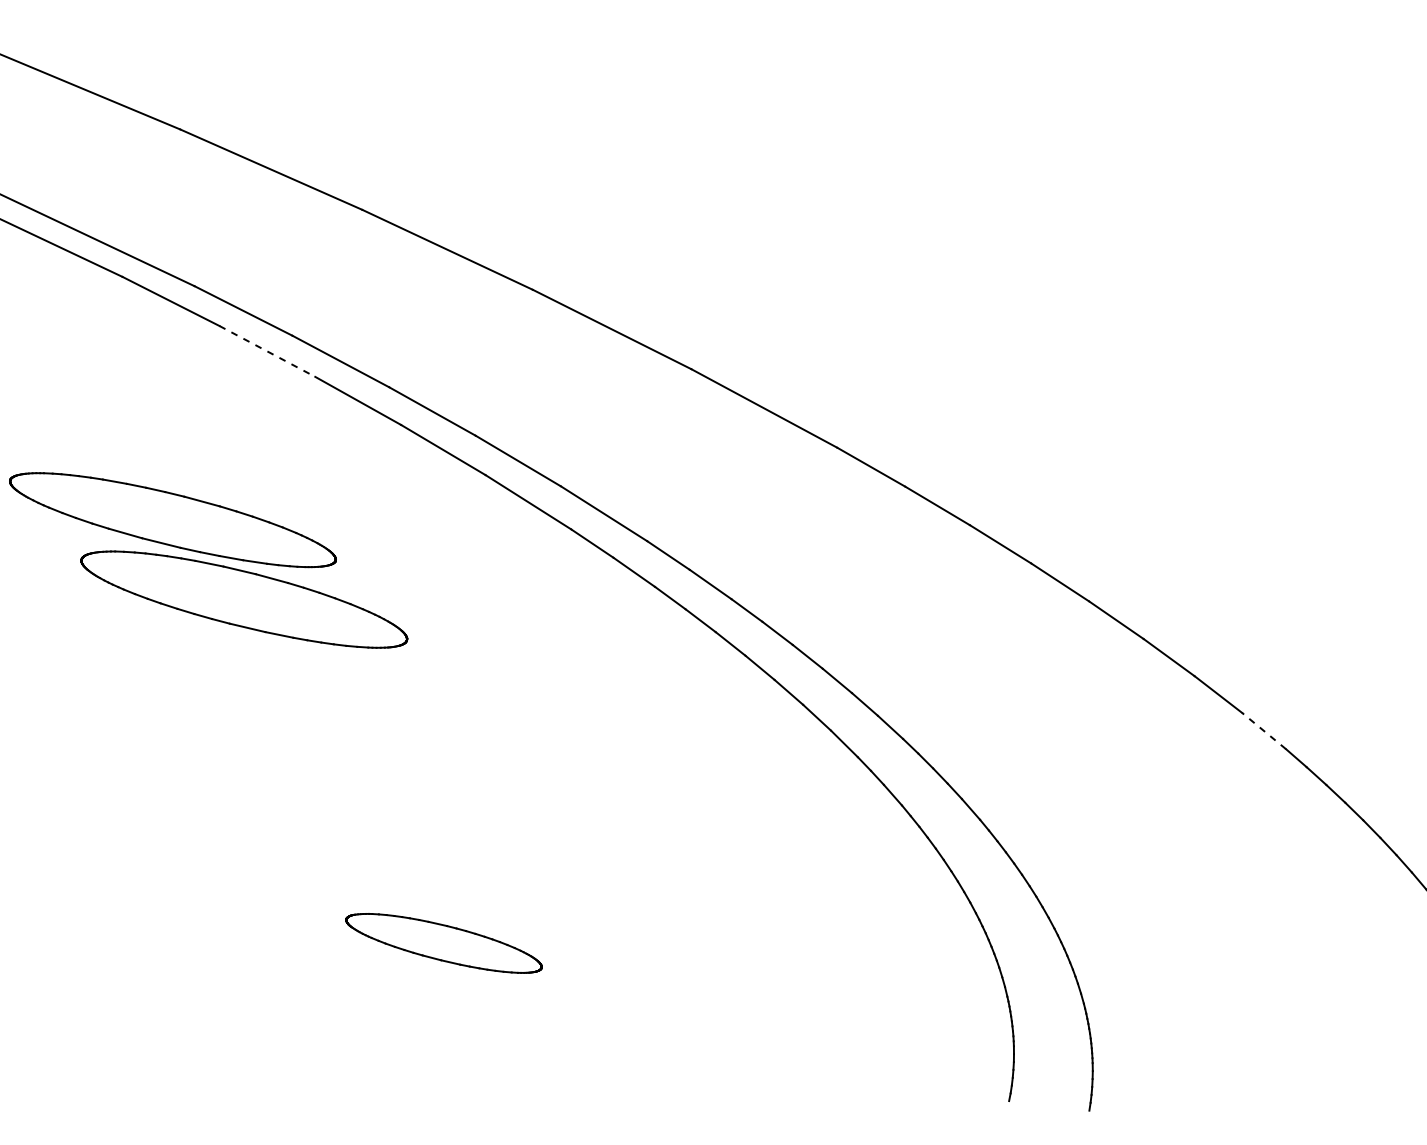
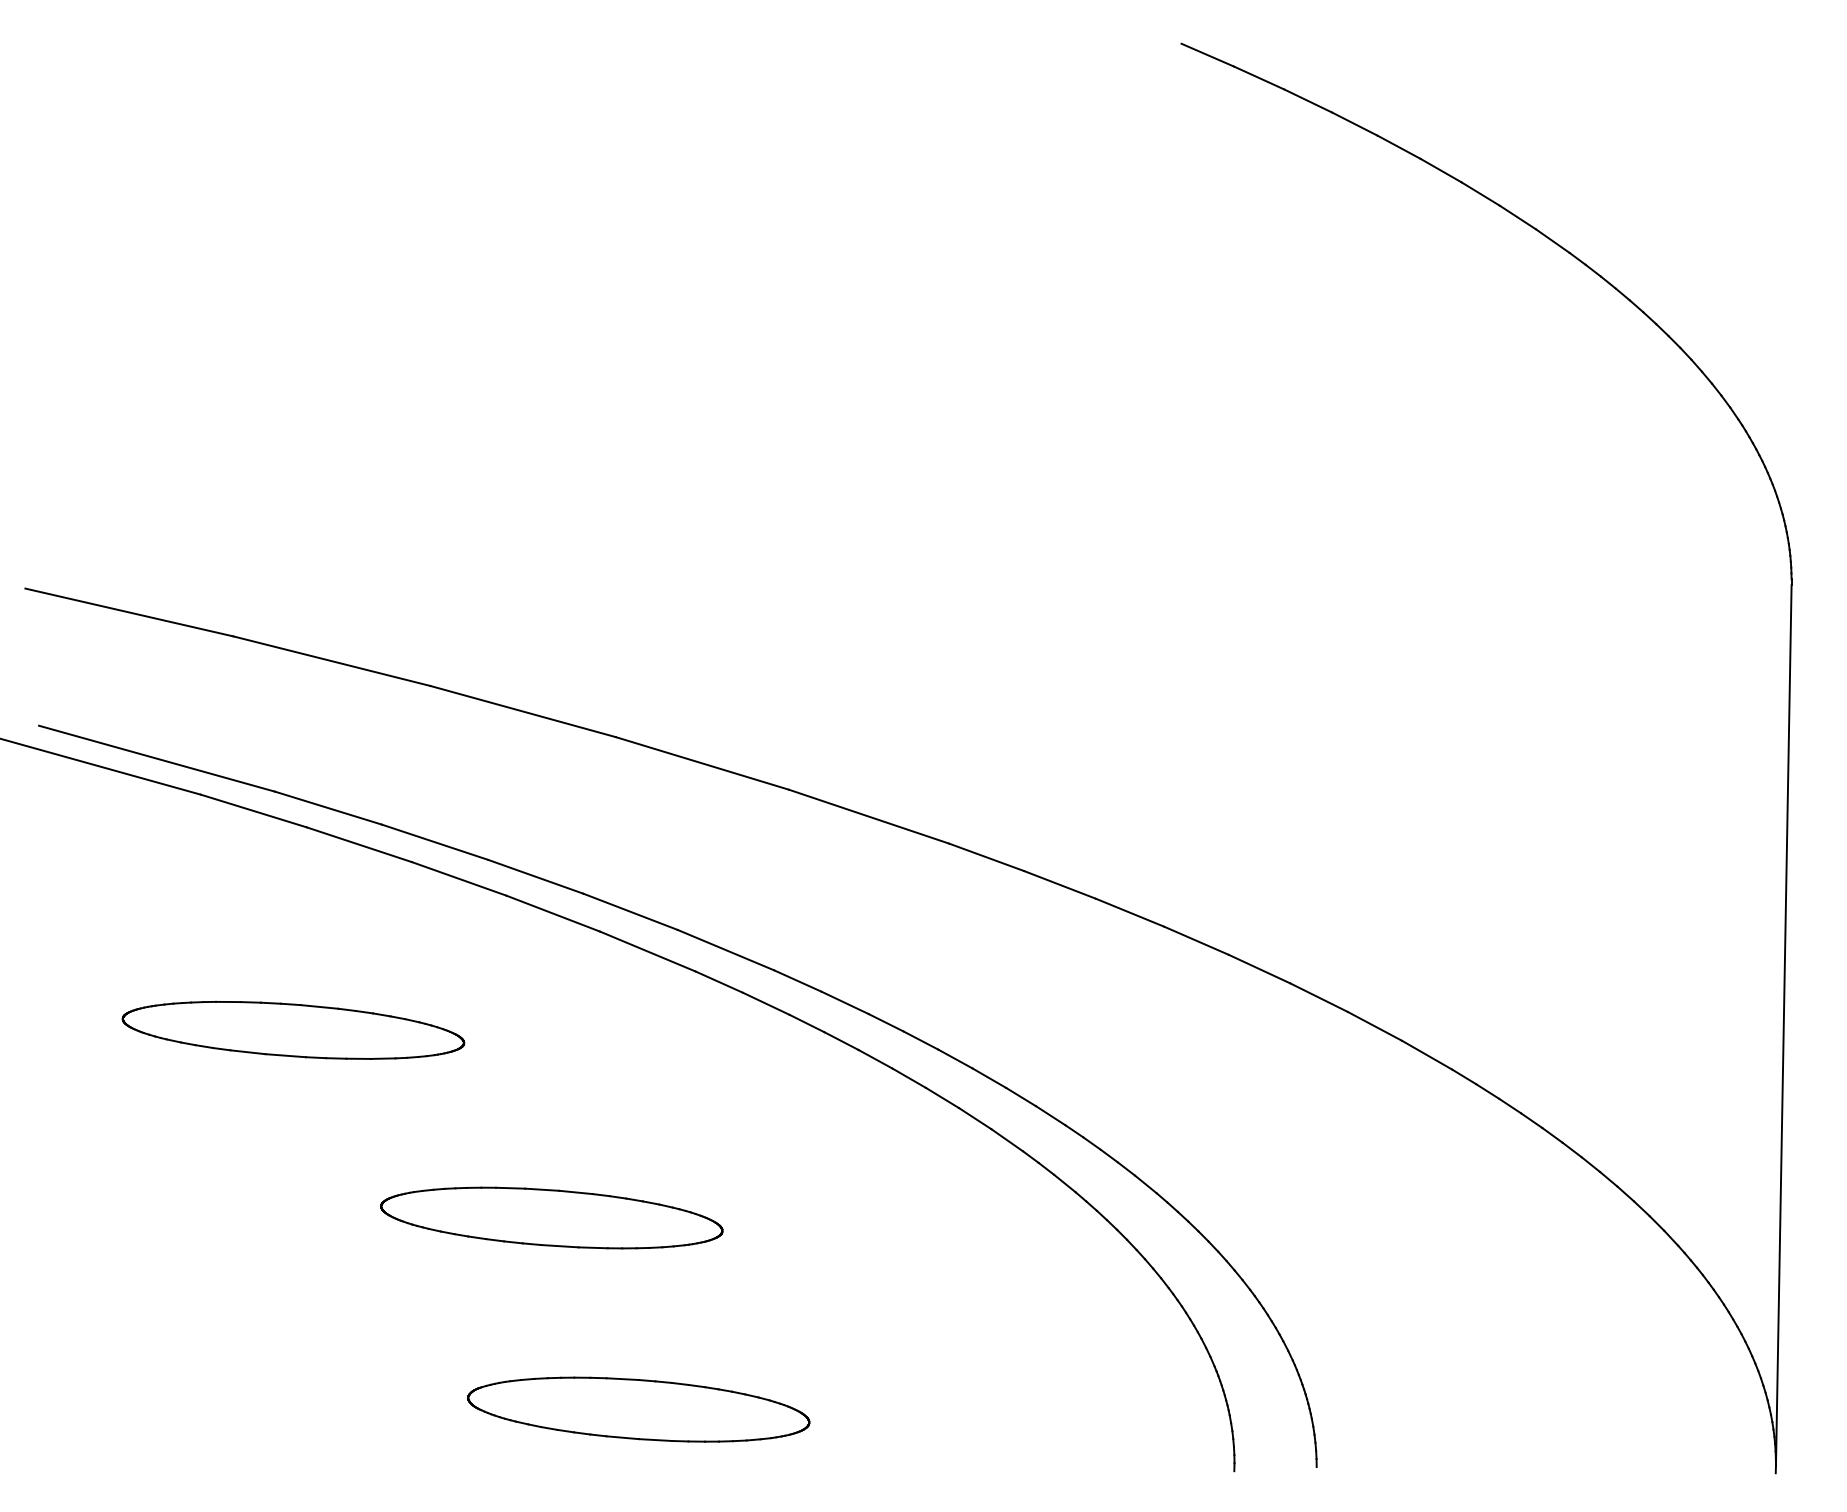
line: (267, 351) -> (359, 844), dashed -> solid
part: (244, 598) -> (551, 1217), moved
line: (1263, 730) -> (1426, 1054), dashed -> solid
part: (443, 943) -> (638, 1409), size x1.67

